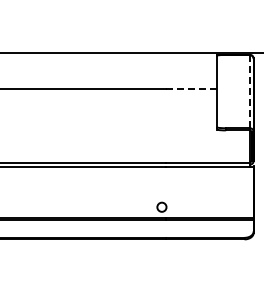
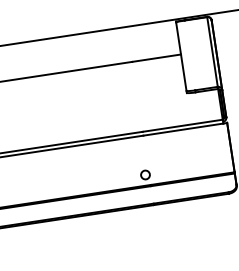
line: (191, 89) -> (156, 58), dashed -> solid
line: (249, 91) -> (212, 51), dashed -> solid

